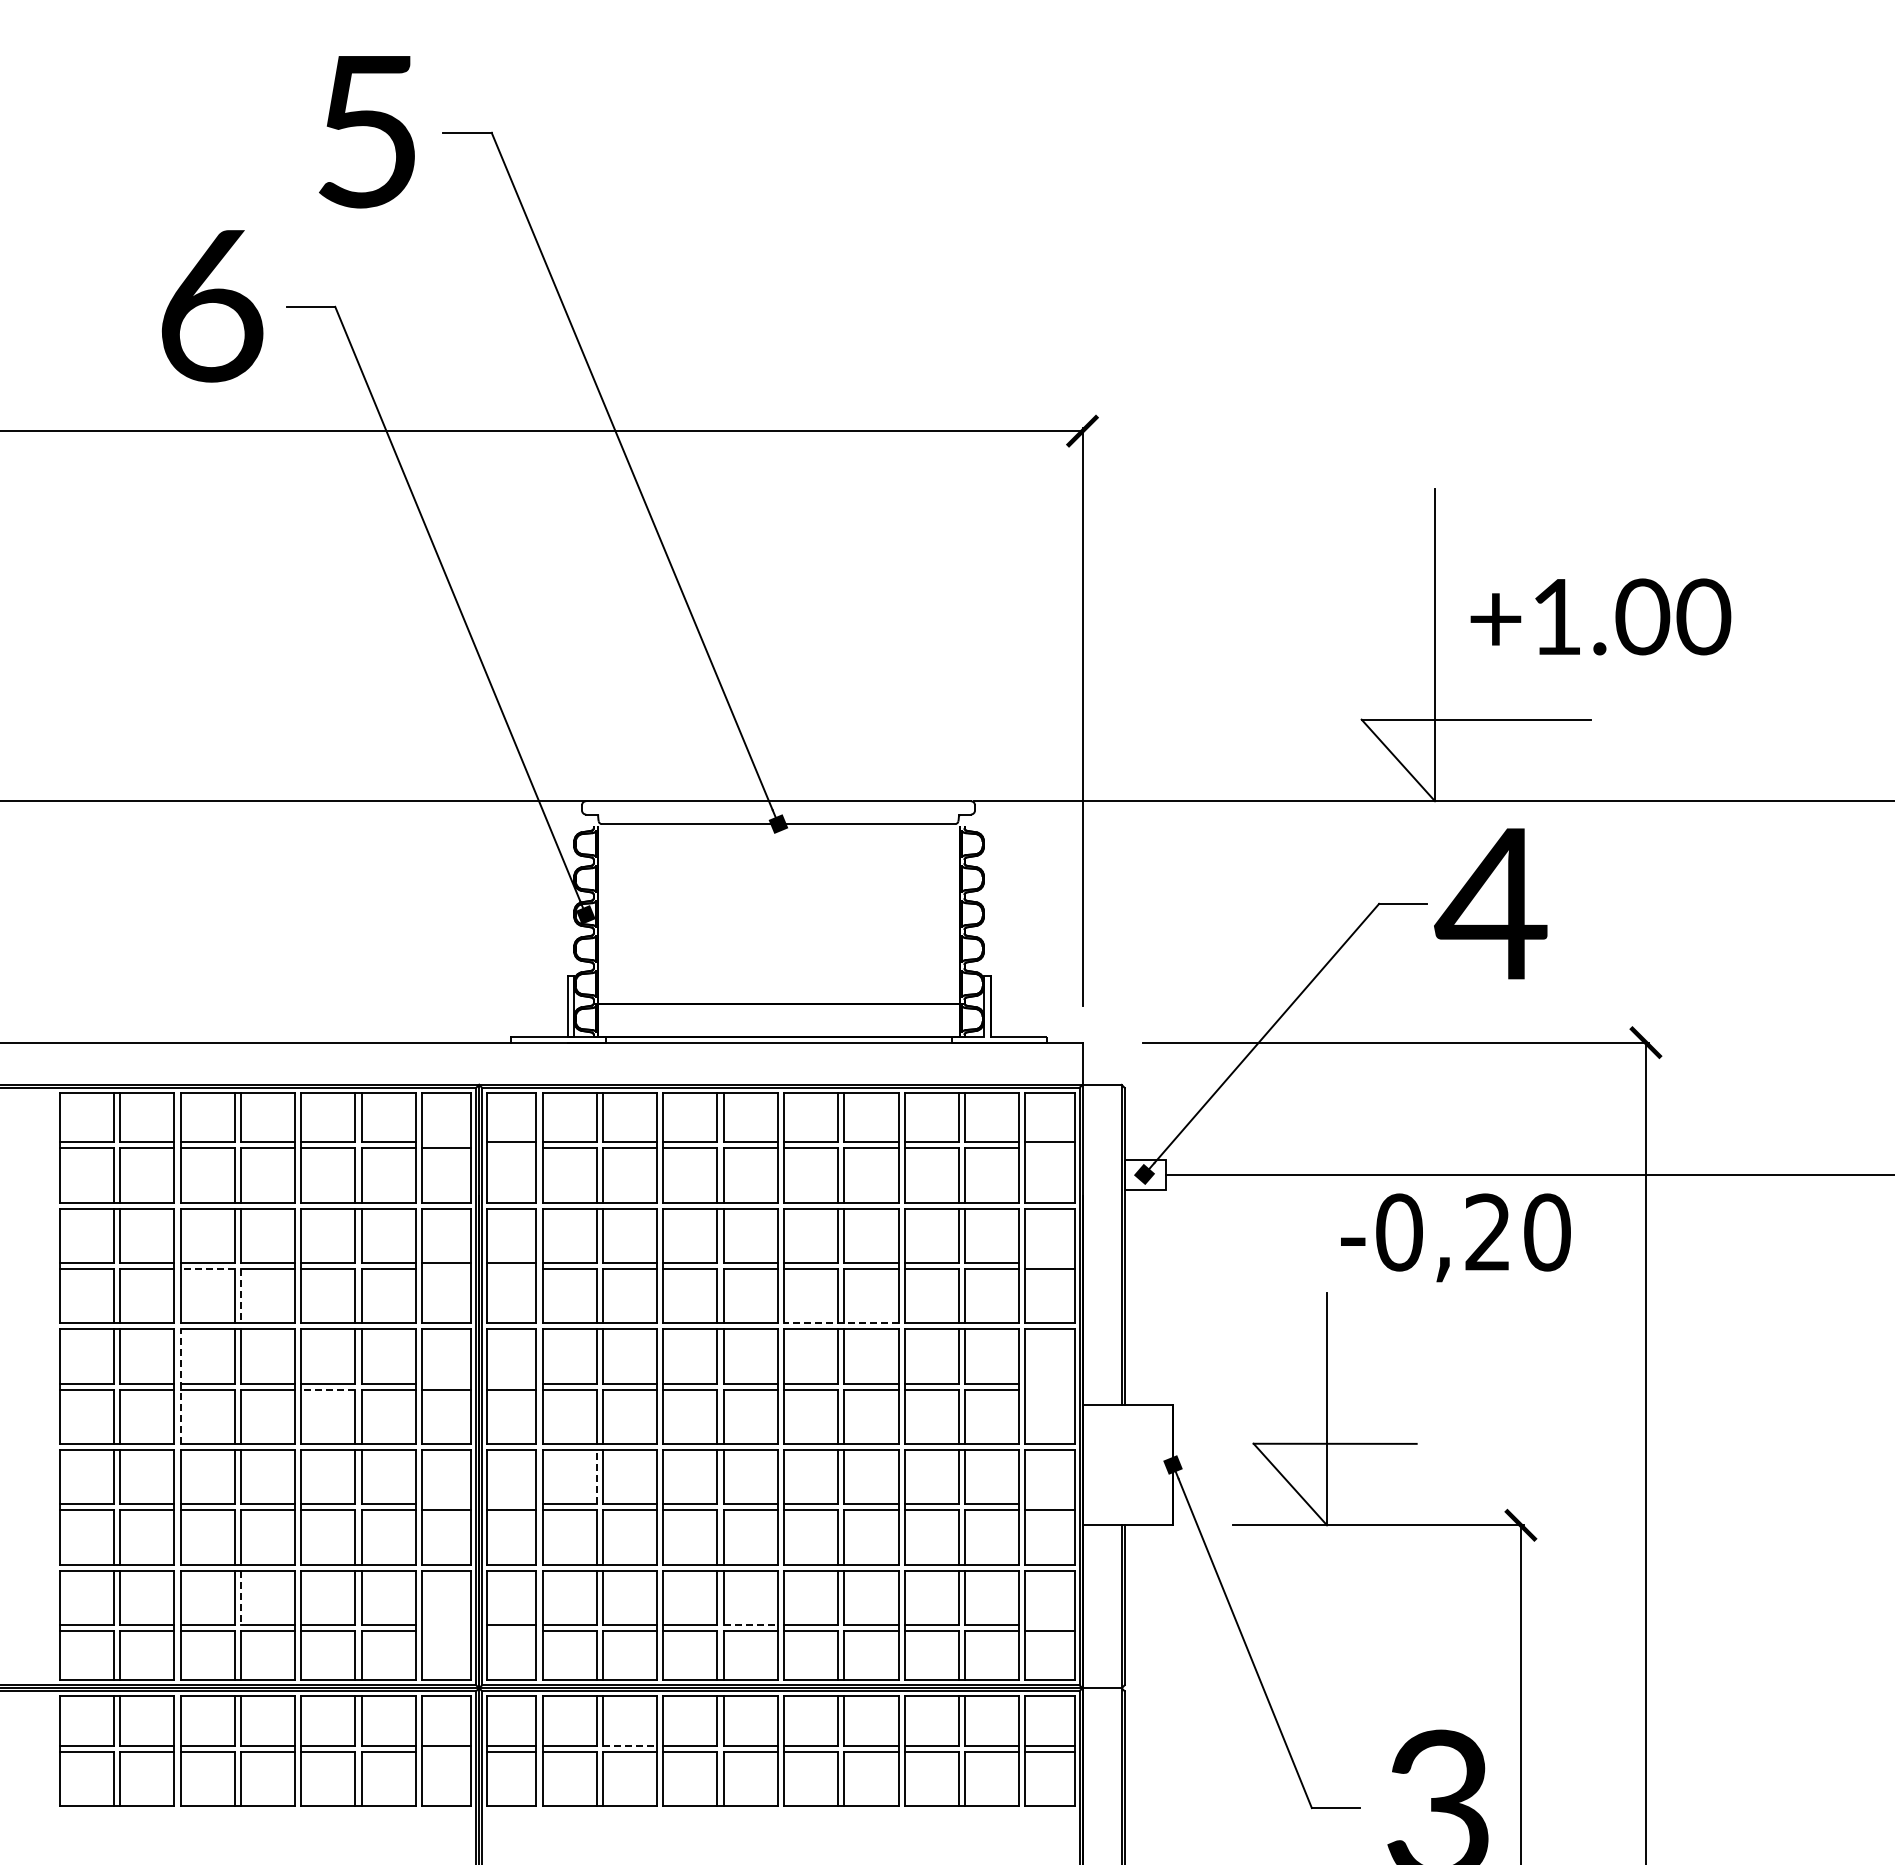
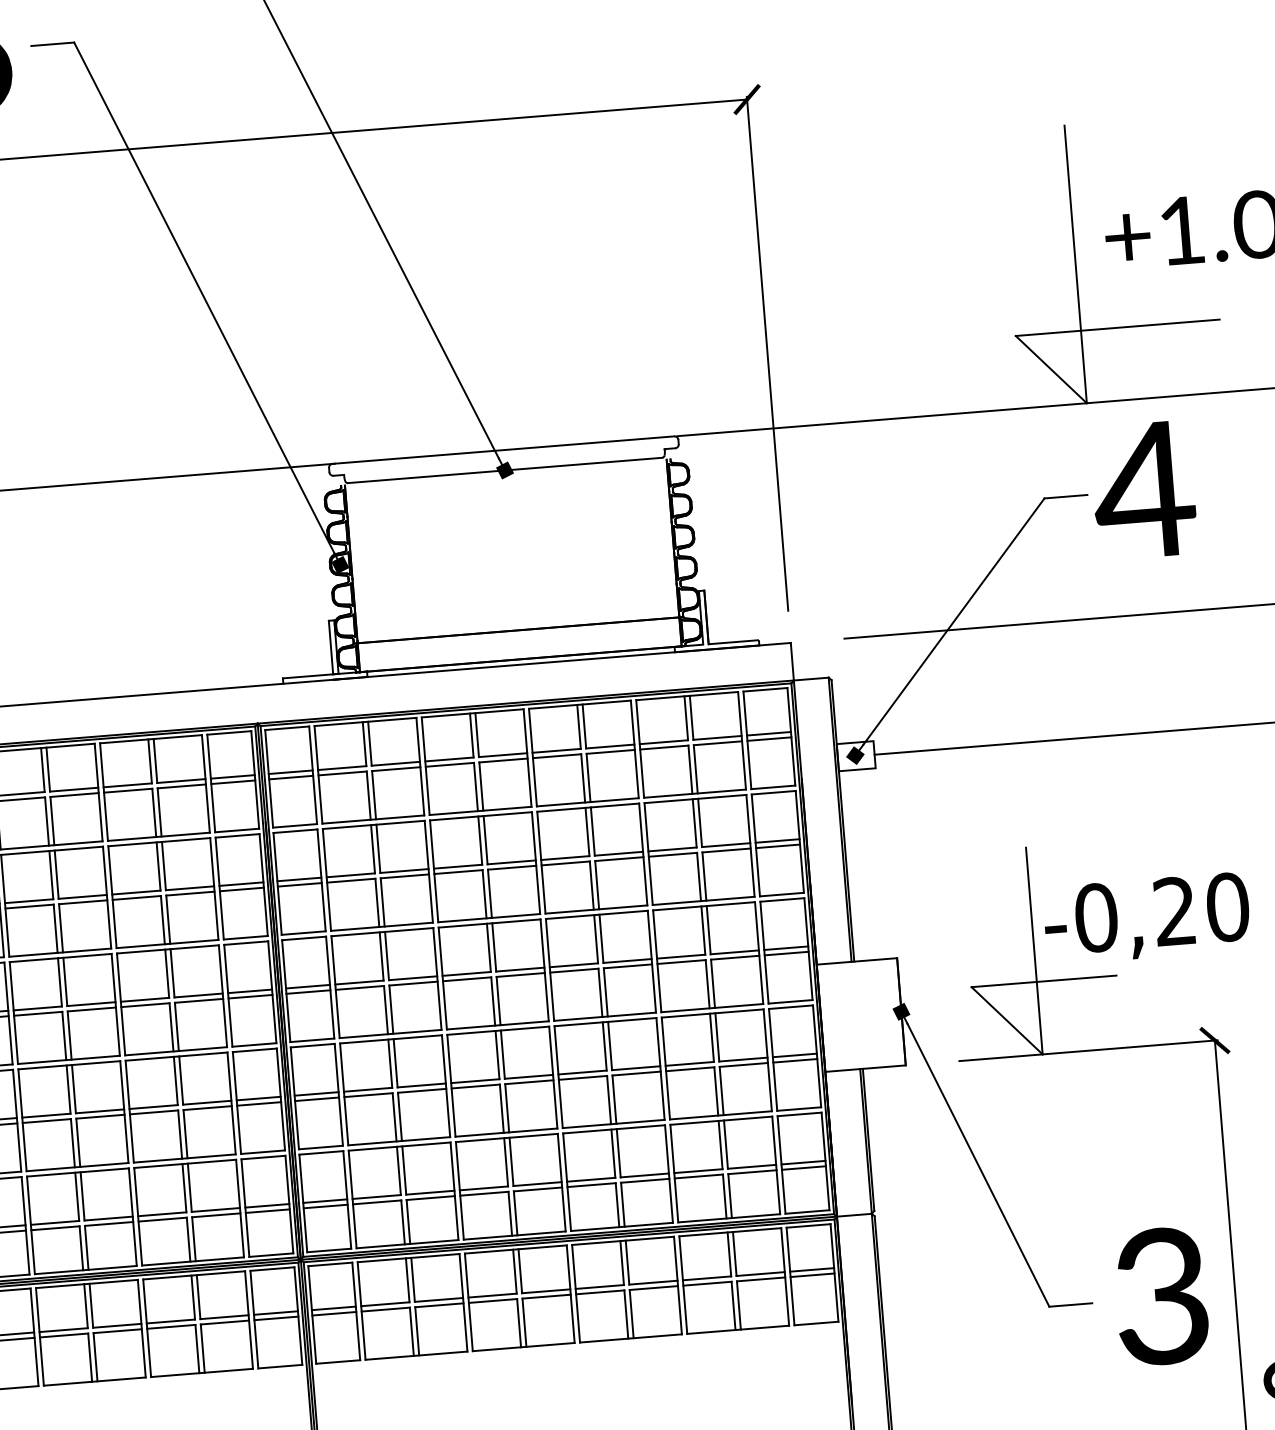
line: (446, 1142) -> (232, 777), added
line: (511, 1148) -> (290, 777), added
line: (1049, 1148) -> (769, 739), added
text: (1455, 1237) -> (1146, 918), moved
line: (1049, 1262) -> (777, 840), added
line: (207, 1268) -> (29, 906), dashed -> solid
line: (446, 1268) -> (241, 889), added
line: (511, 1268) -> (299, 884), added
line: (240, 1296) -> (60, 928), dashed -> solid
line: (840, 1323) -> (595, 909), dashed -> solid
line: (446, 1383) -> (250, 991), added
line: (511, 1383) -> (307, 986), added
line: (1049, 1383) -> (785, 948), added
line: (180, 1386) -> (13, 1013), dashed -> solid
line: (327, 1389) -> (144, 1005), dashed -> solid
line: (1049, 1389) -> (786, 953), added
line: (596, 1476) -> (389, 1063), dashed -> solid
line: (446, 1504) -> (258, 1098), added
line: (511, 1504) -> (316, 1094), added
line: (1049, 1504) -> (794, 1055), added
line: (240, 1598) -> (82, 1197), dashed -> solid
line: (446, 1624) -> (267, 1205), added
line: (751, 1624) -> (538, 1183), dashed -> solid
line: (1049, 1624) -> (803, 1162), added
line: (446, 1630) -> (267, 1210), added
line: (511, 1630) -> (325, 1206), added
line: (630, 1745) -> (439, 1299), dashed -> solid
line: (446, 1751) -> (276, 1318), added

